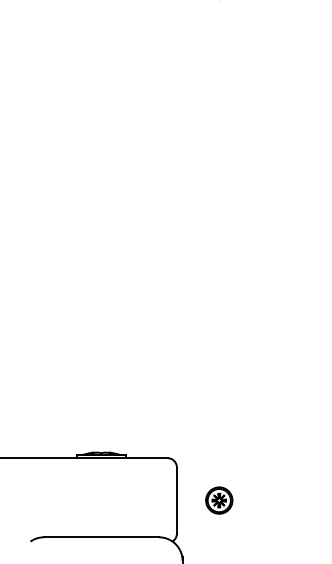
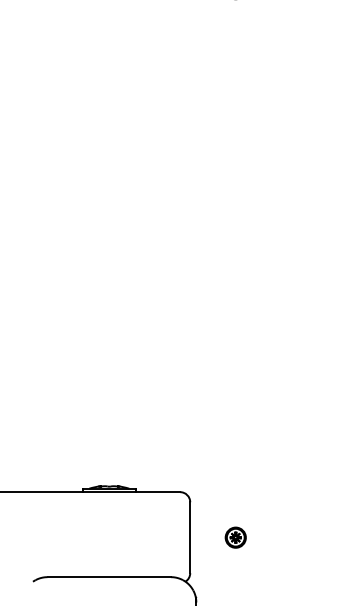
part: (219, 500) -> (235, 537), size x0.71

